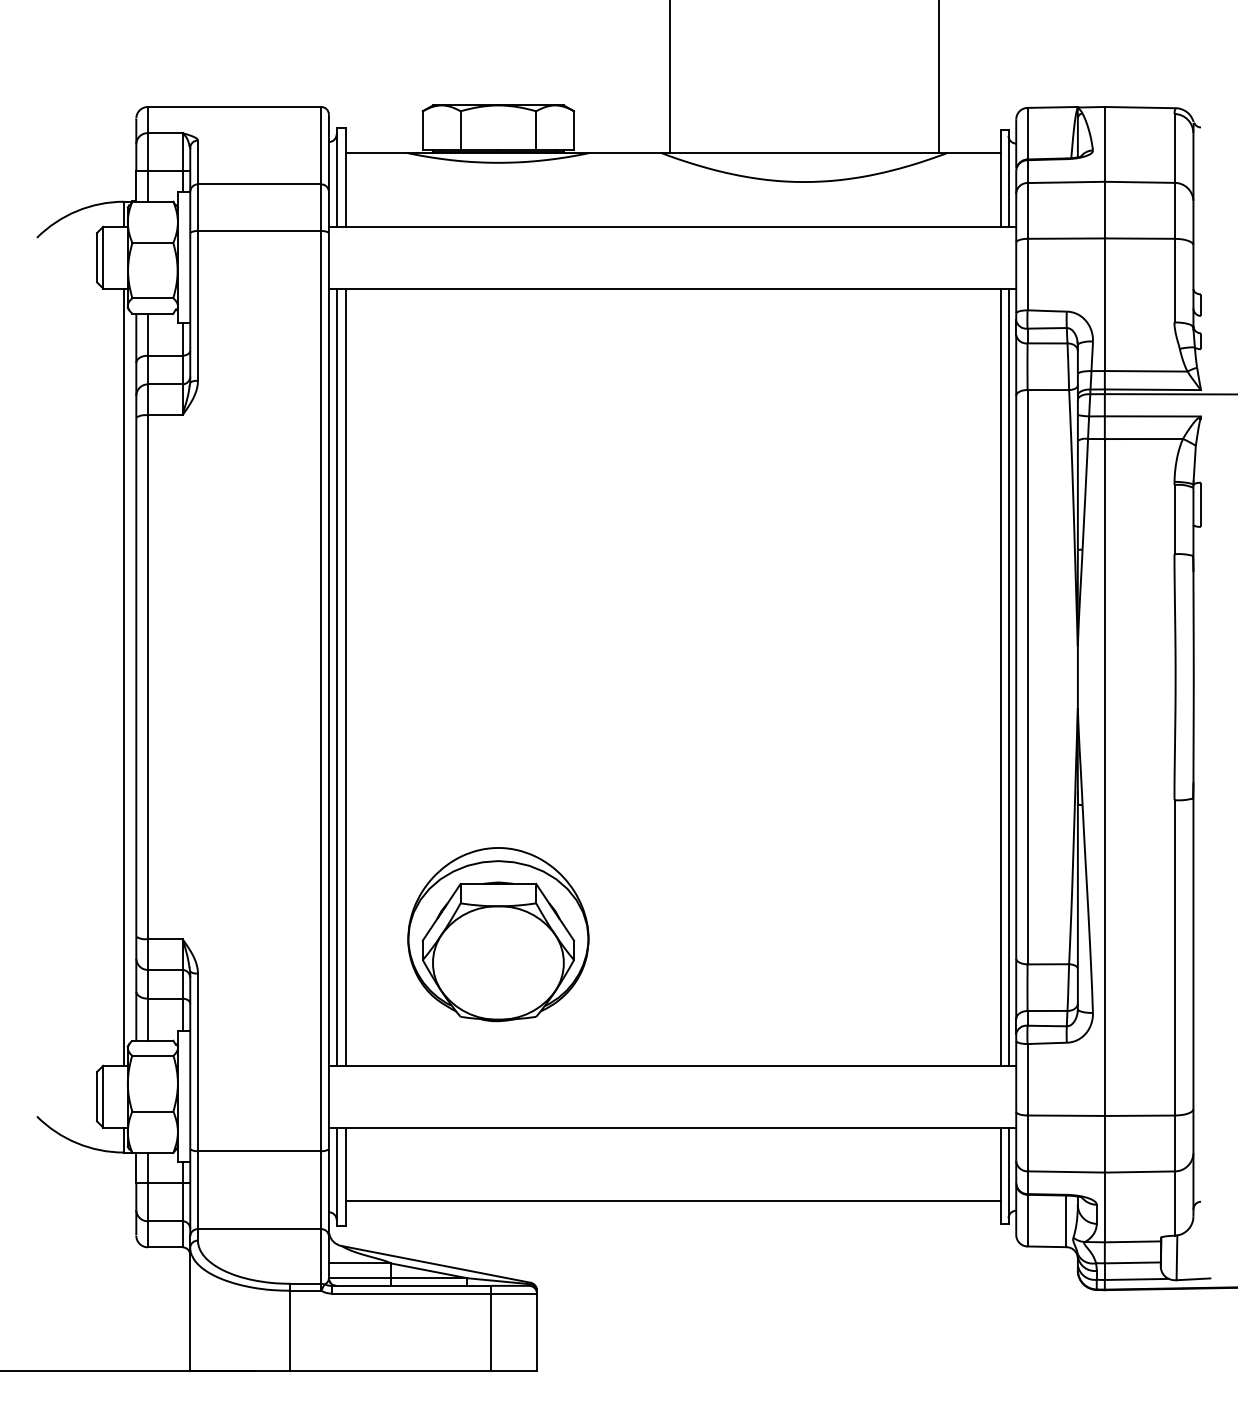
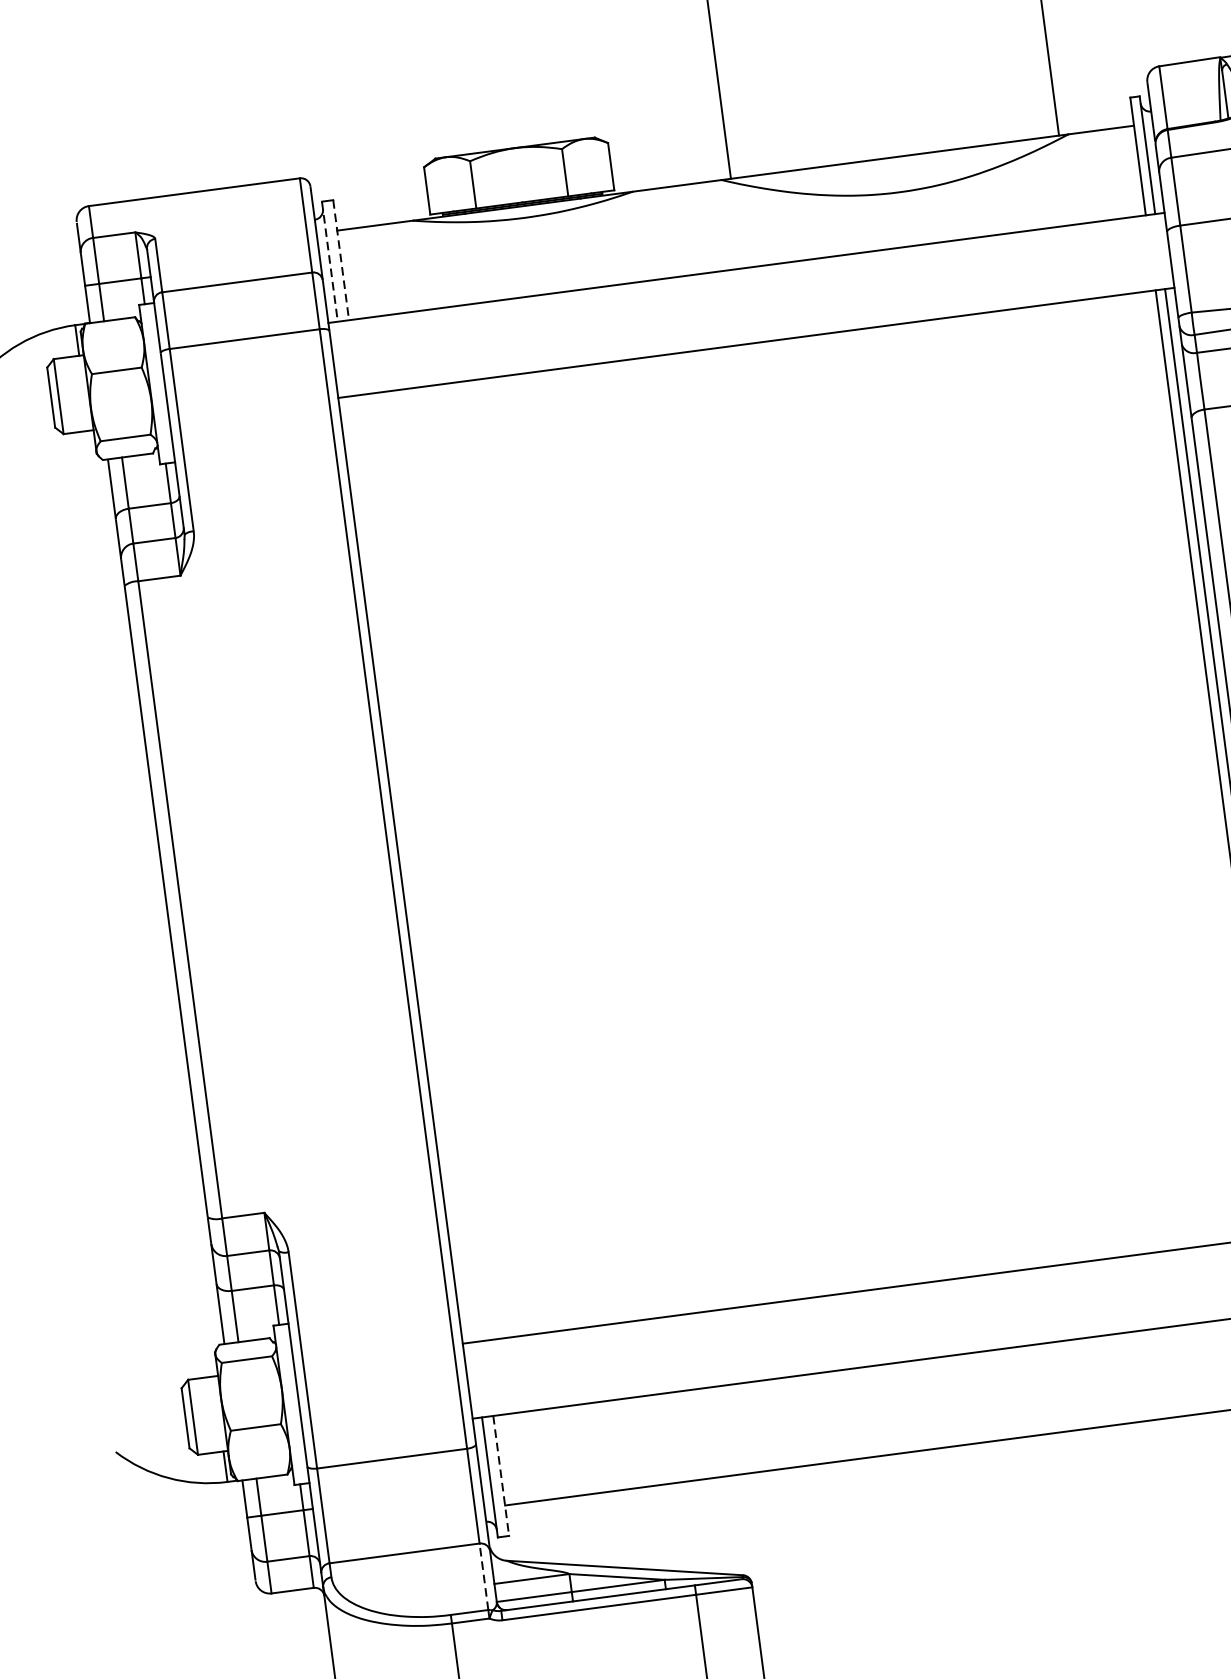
line: (336, 178) -> (329, 262), solid -> dashed
line: (345, 178) -> (340, 261), solid -> dashed
line: (124, 676) -> (151, 902), removed
line: (336, 676) -> (409, 868), removed
line: (345, 676) -> (420, 867), removed
part: (498, 934) -> (648, 1156), removed
line: (345, 1177) -> (500, 1476), solid -> dashed
line: (321, 1255) -> (484, 1575), solid -> dashed

